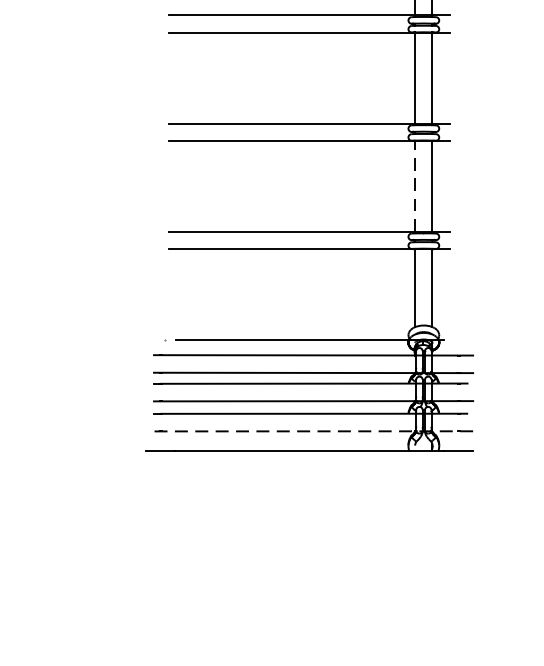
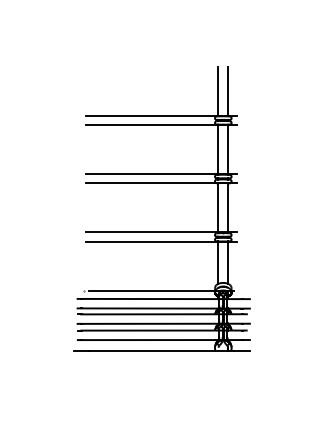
line: (414, 185) -> (218, 207), dashed -> solid
line: (313, 432) -> (163, 340), dashed -> solid

